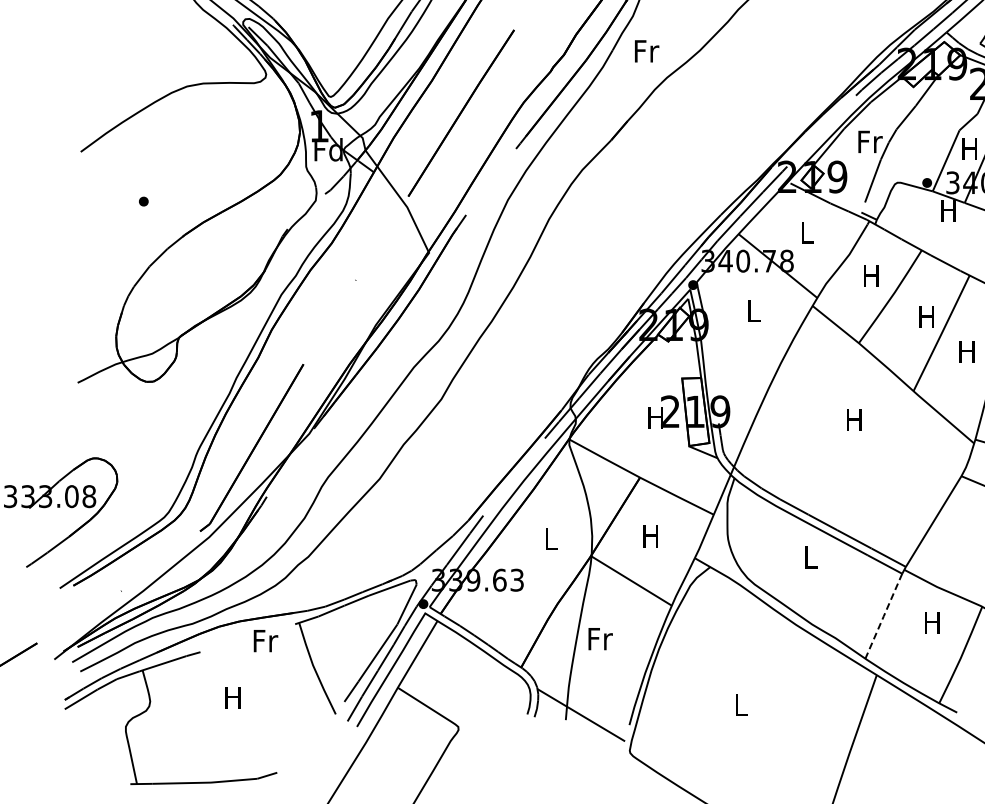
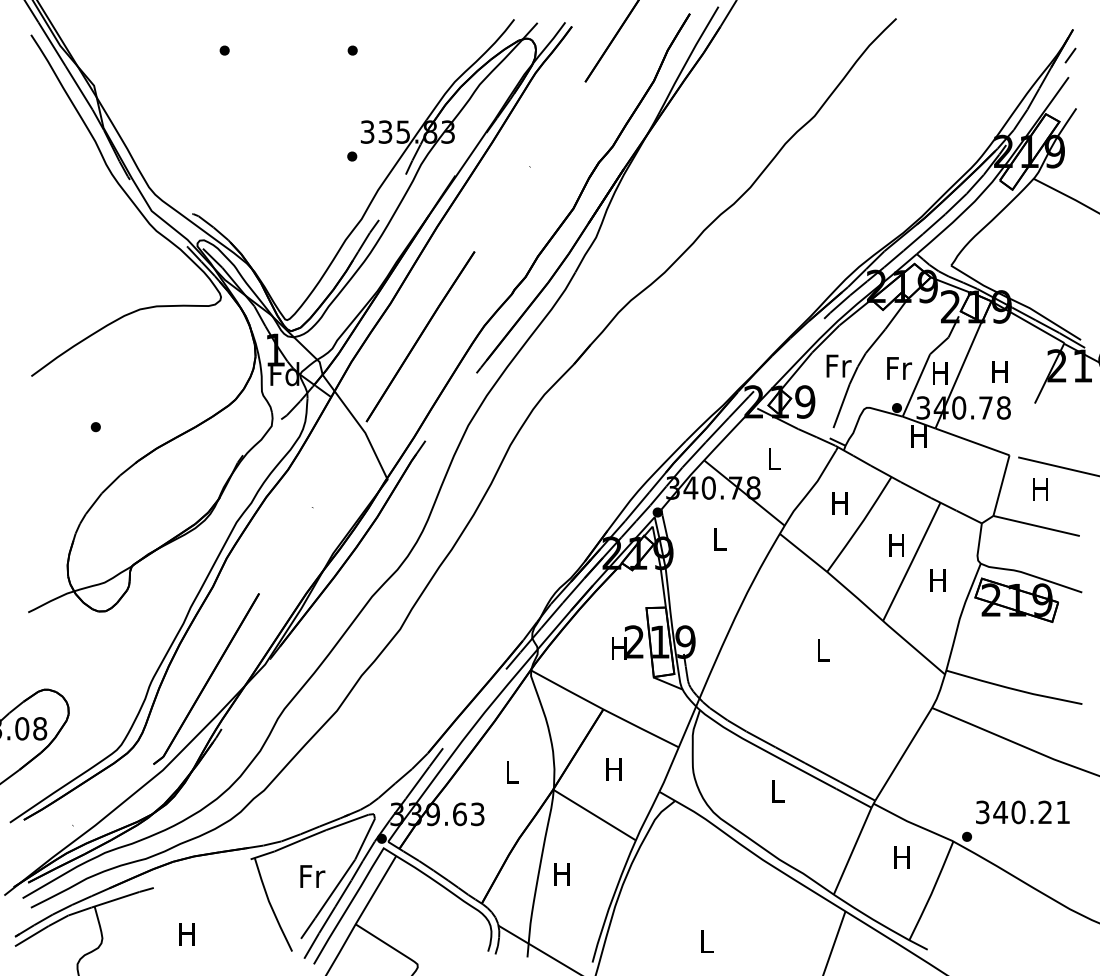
text: (647, 51) -> (899, 368), moved
text: (854, 420) -> (822, 650), H -> L
line: (883, 616) -> (852, 851), dashed -> solid
text: (600, 639) -> (562, 874), Fr -> H
text: (265, 641) -> (312, 876), moved

